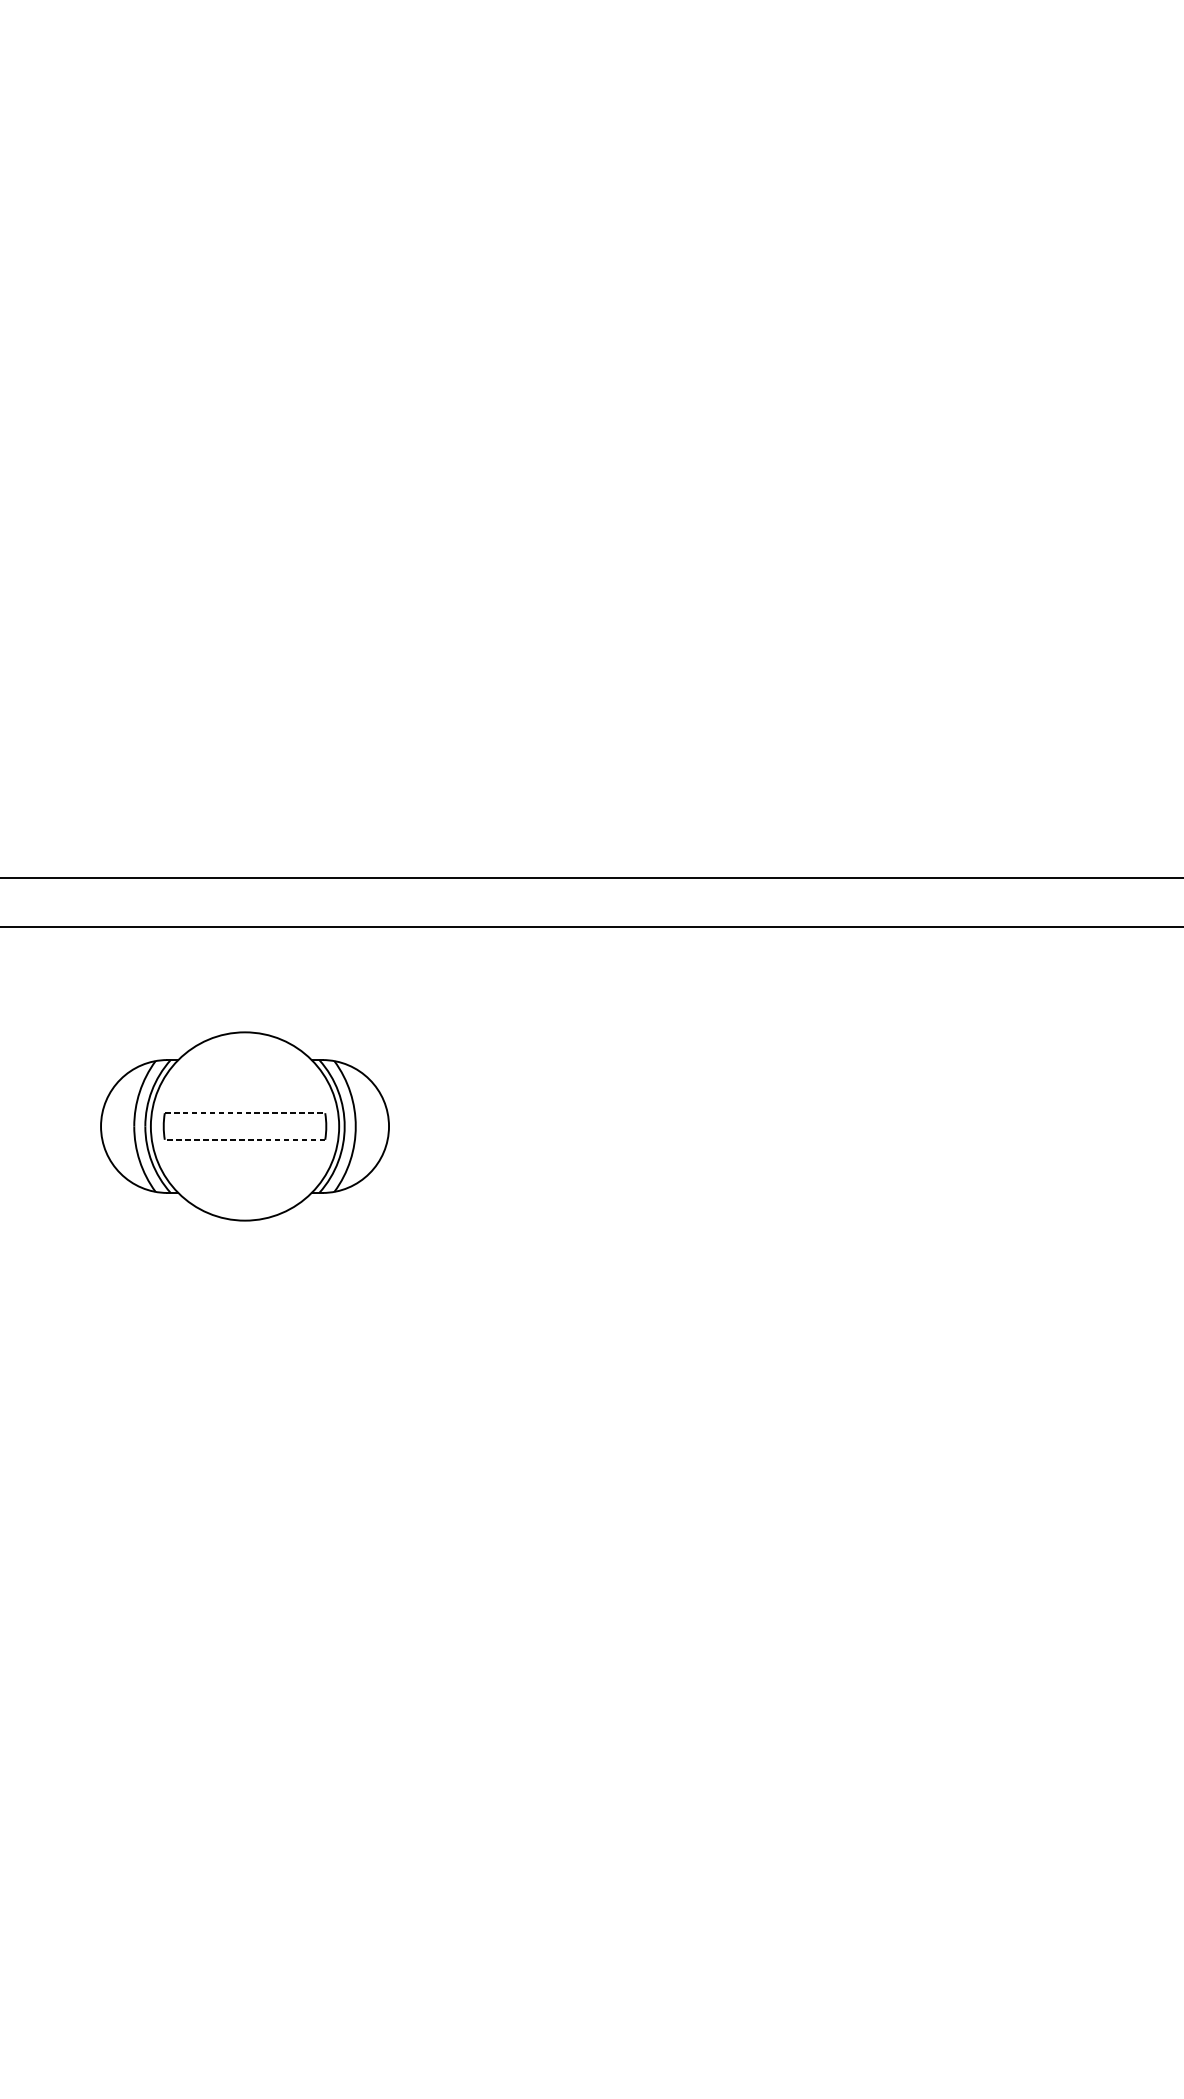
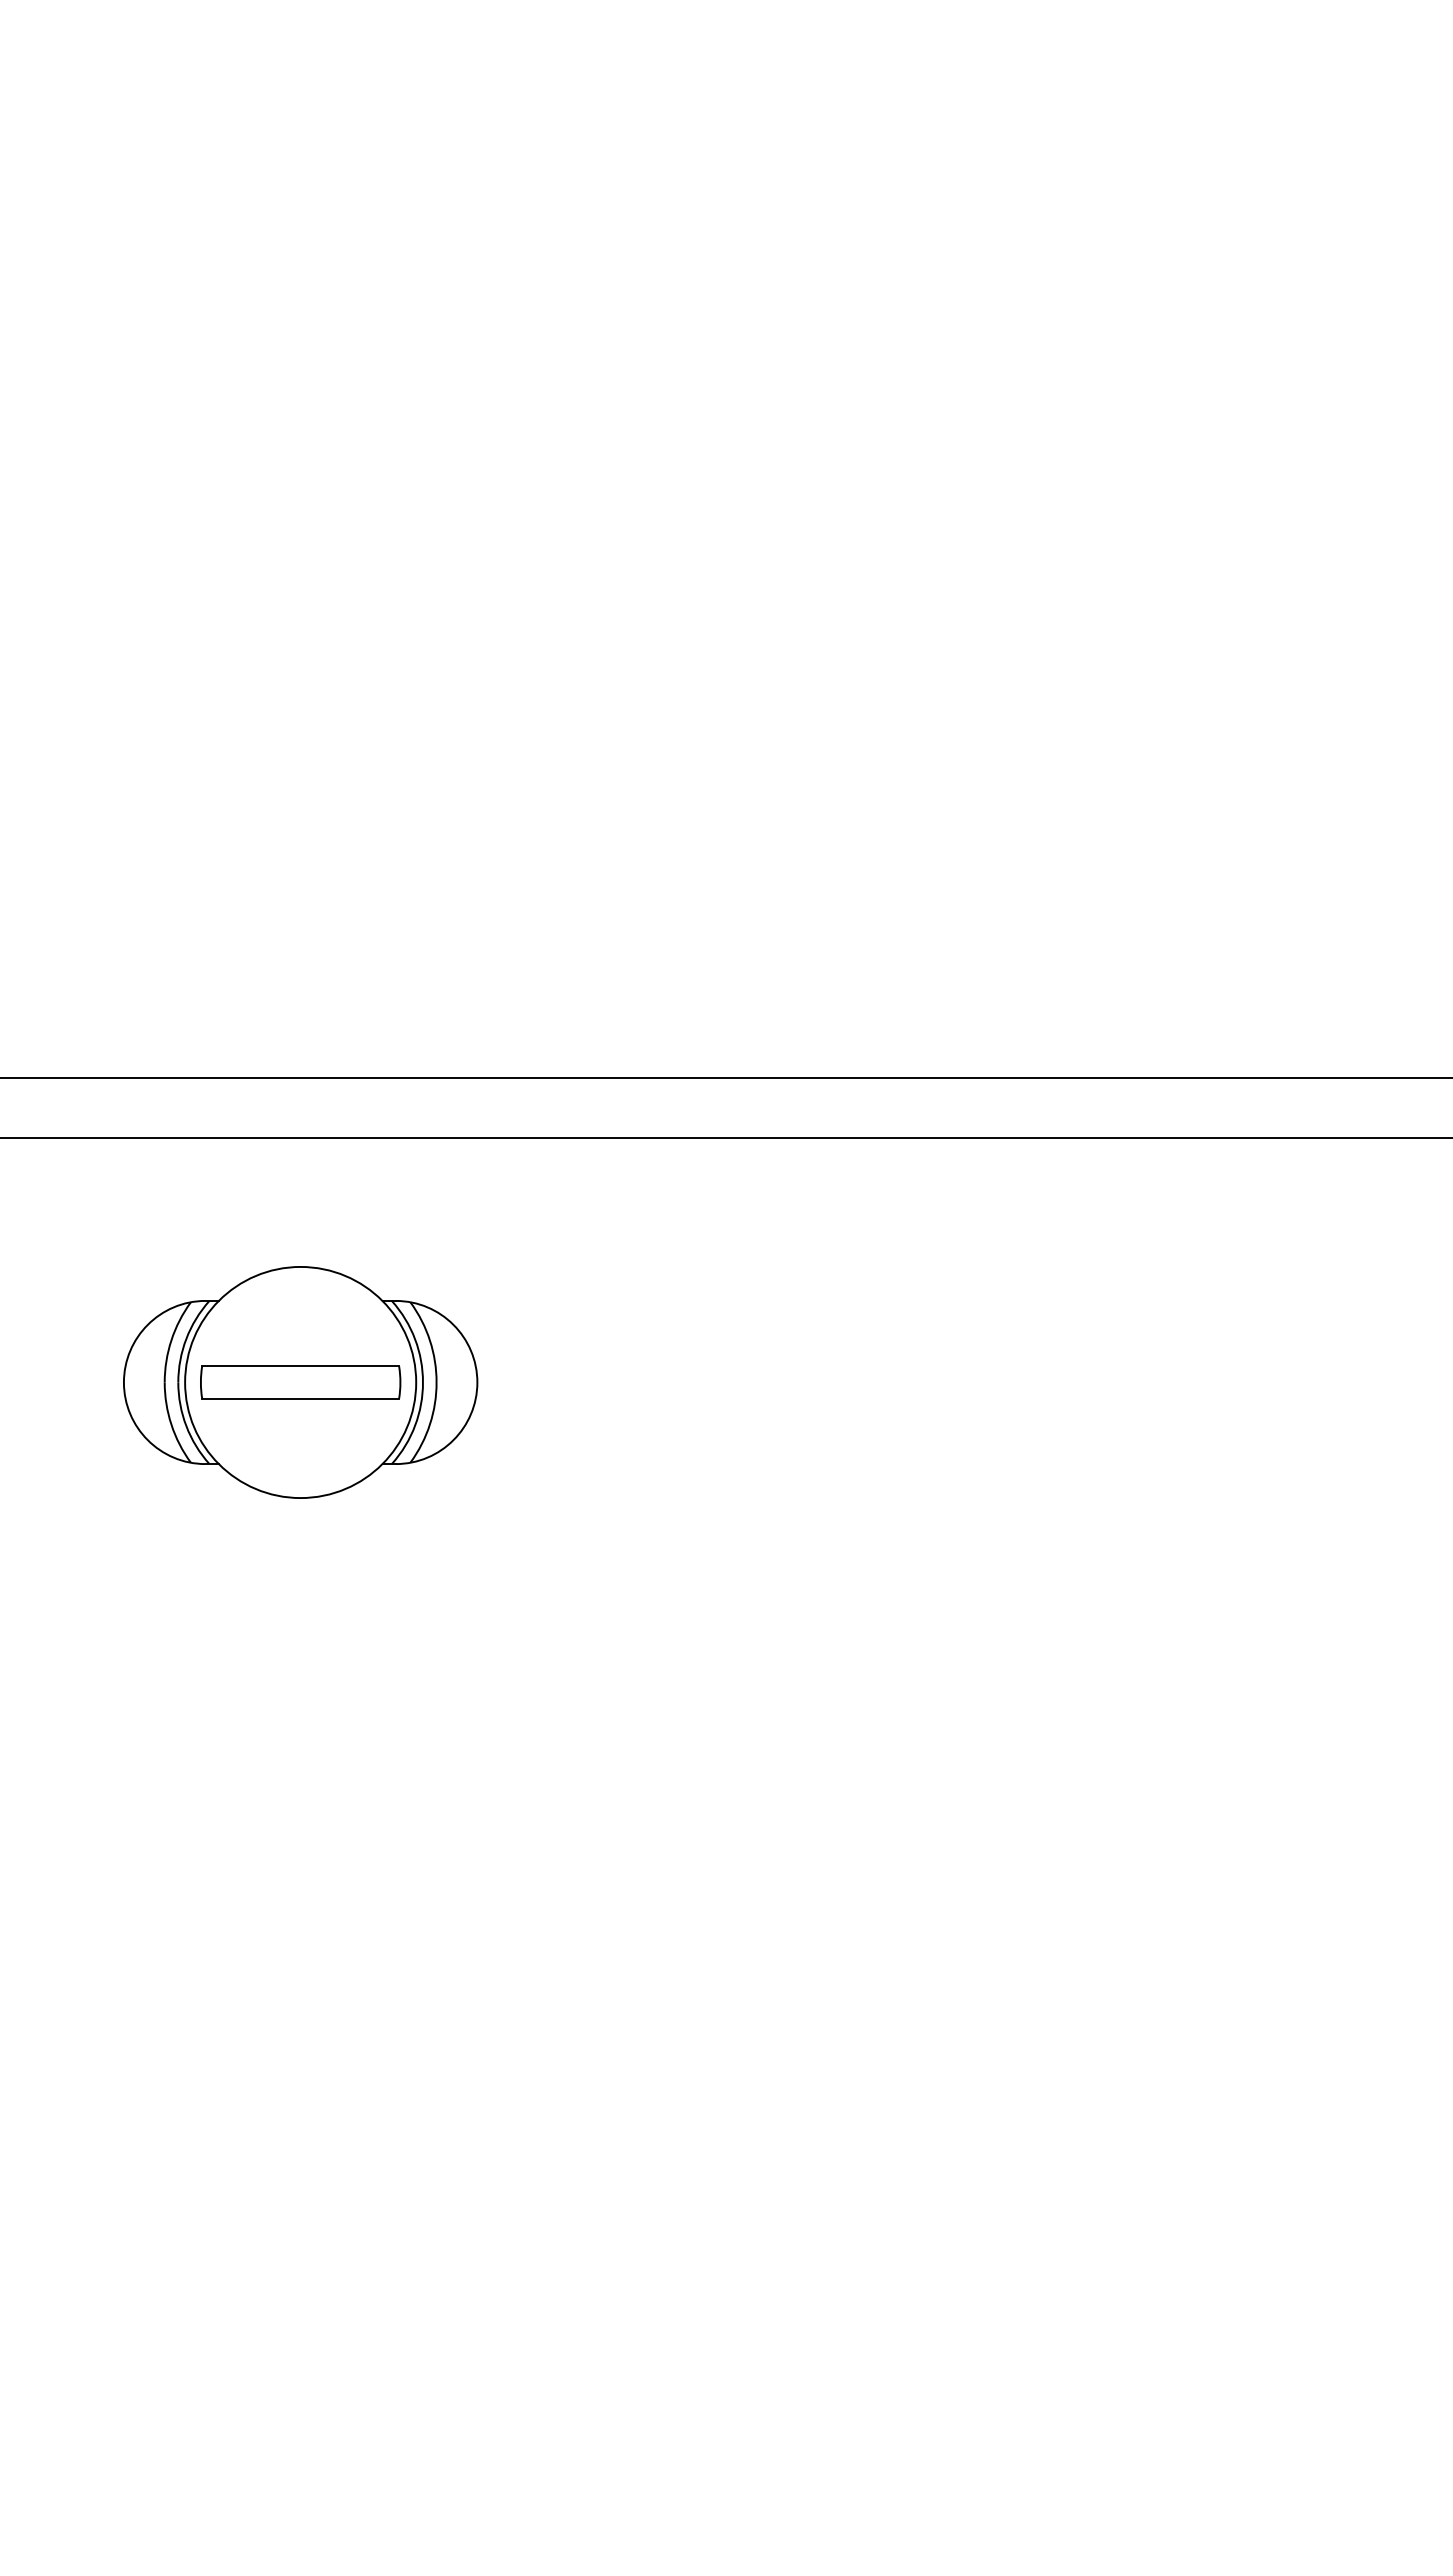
line: (245, 1113) -> (301, 1366), dashed -> solid
line: (244, 1139) -> (300, 1398), dashed -> solid

